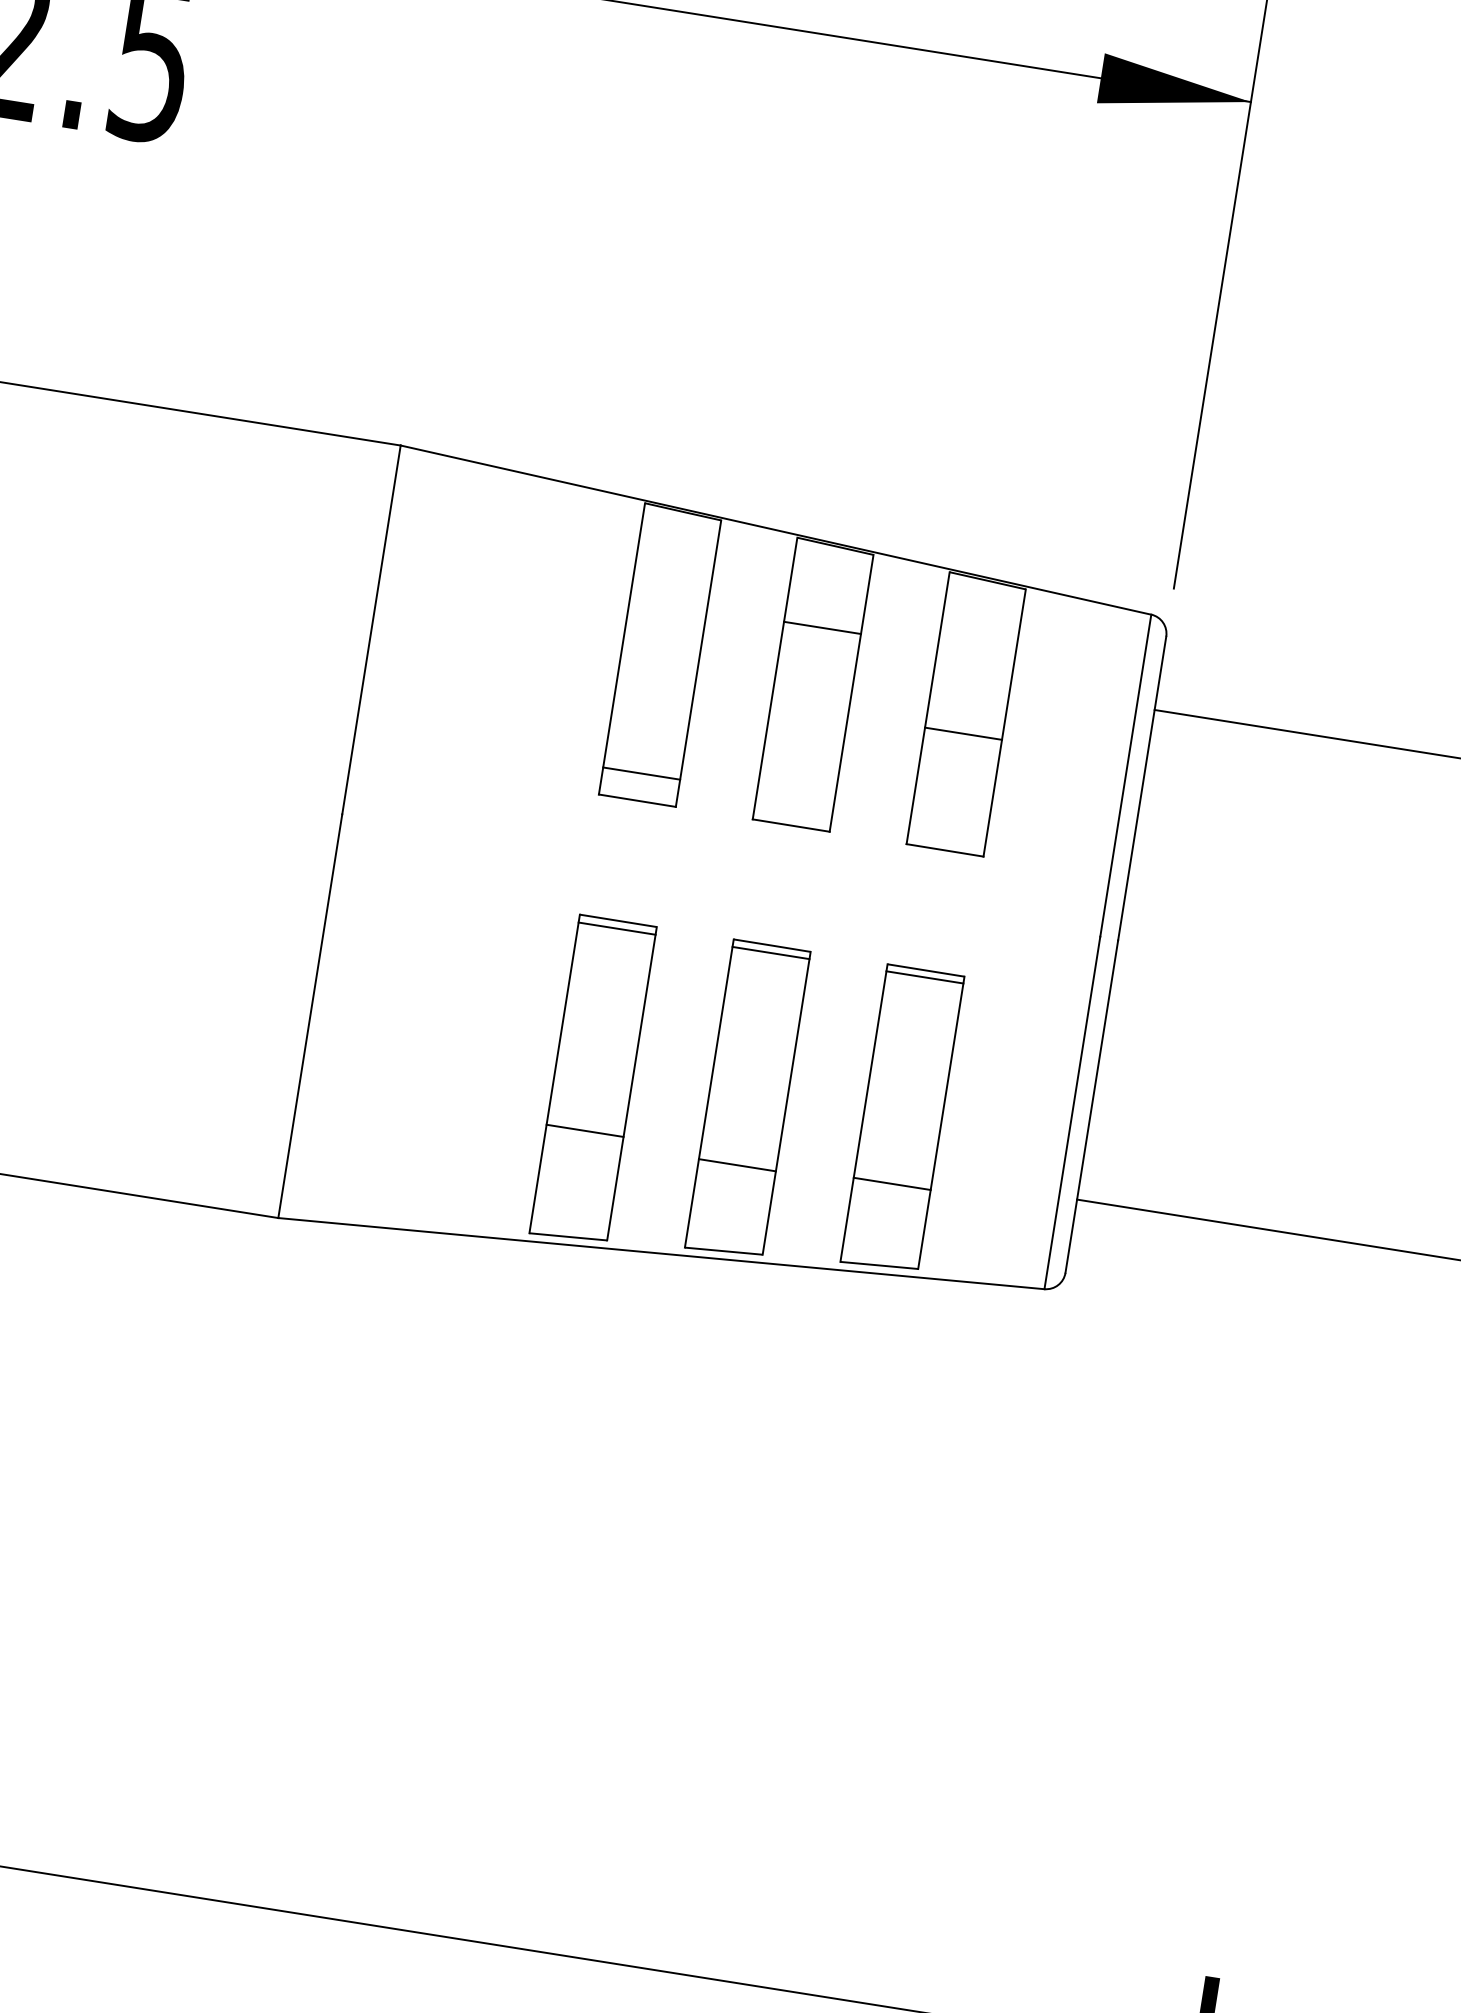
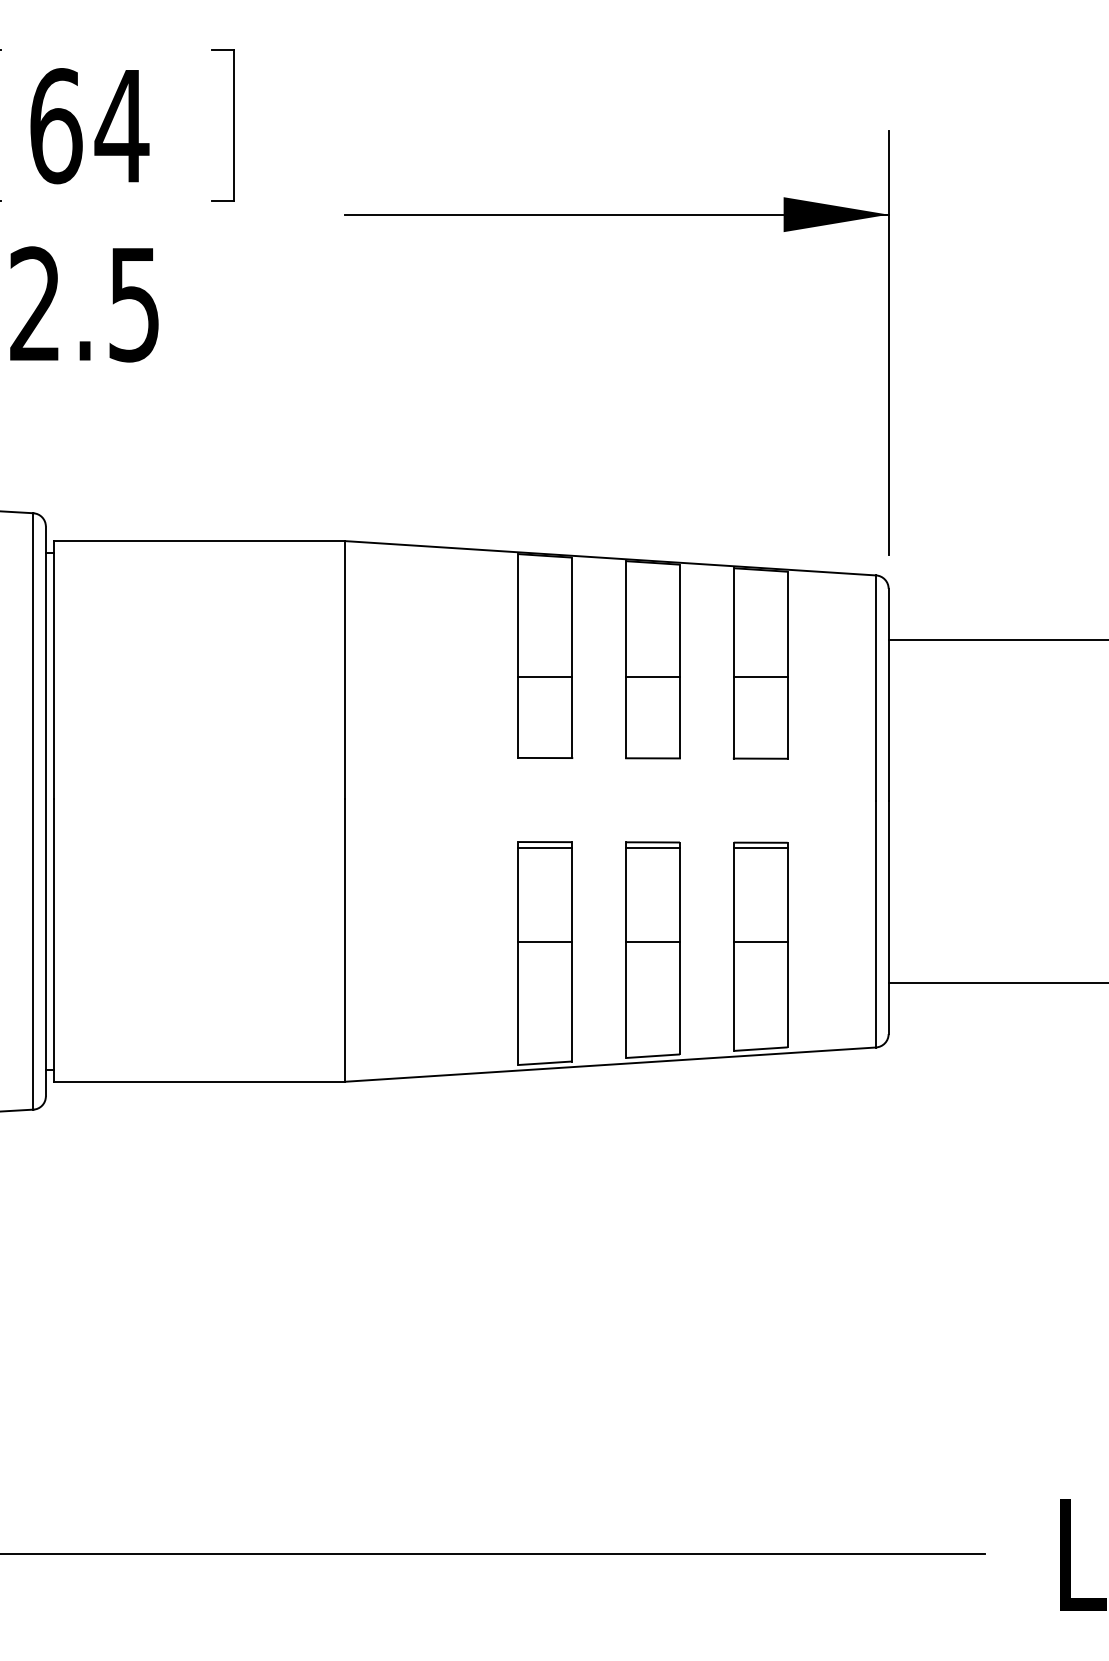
line: (821, 628) -> (652, 677), moved
line: (641, 774) -> (545, 677), moved
line: (585, 1131) -> (545, 942), moved
line: (736, 1165) -> (652, 942), moved
line: (891, 1184) -> (760, 942), moved

